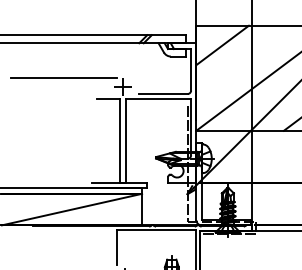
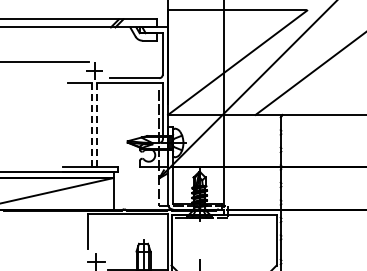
line: (222, 45) -> (194, 29), removed
line: (119, 140) -> (91, 124), solid -> dashed
line: (125, 141) -> (97, 125), solid -> dashed

